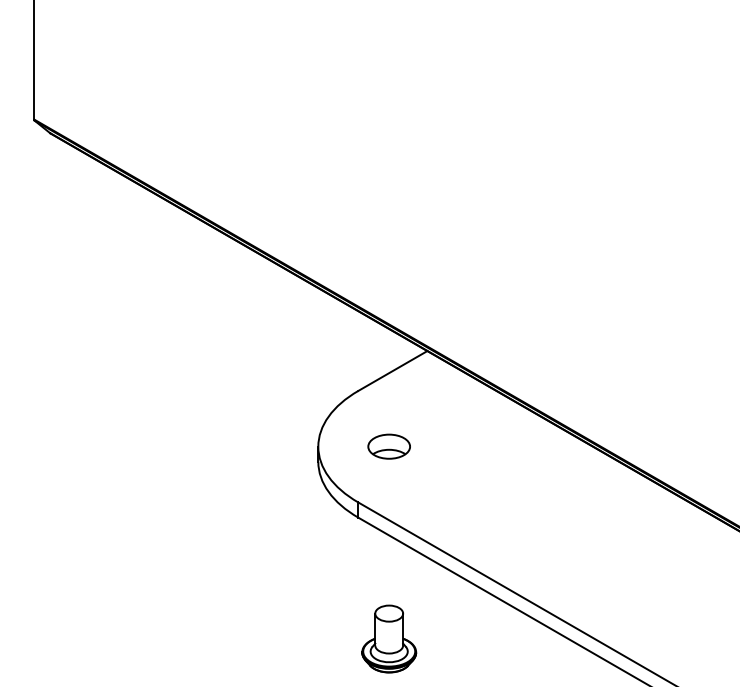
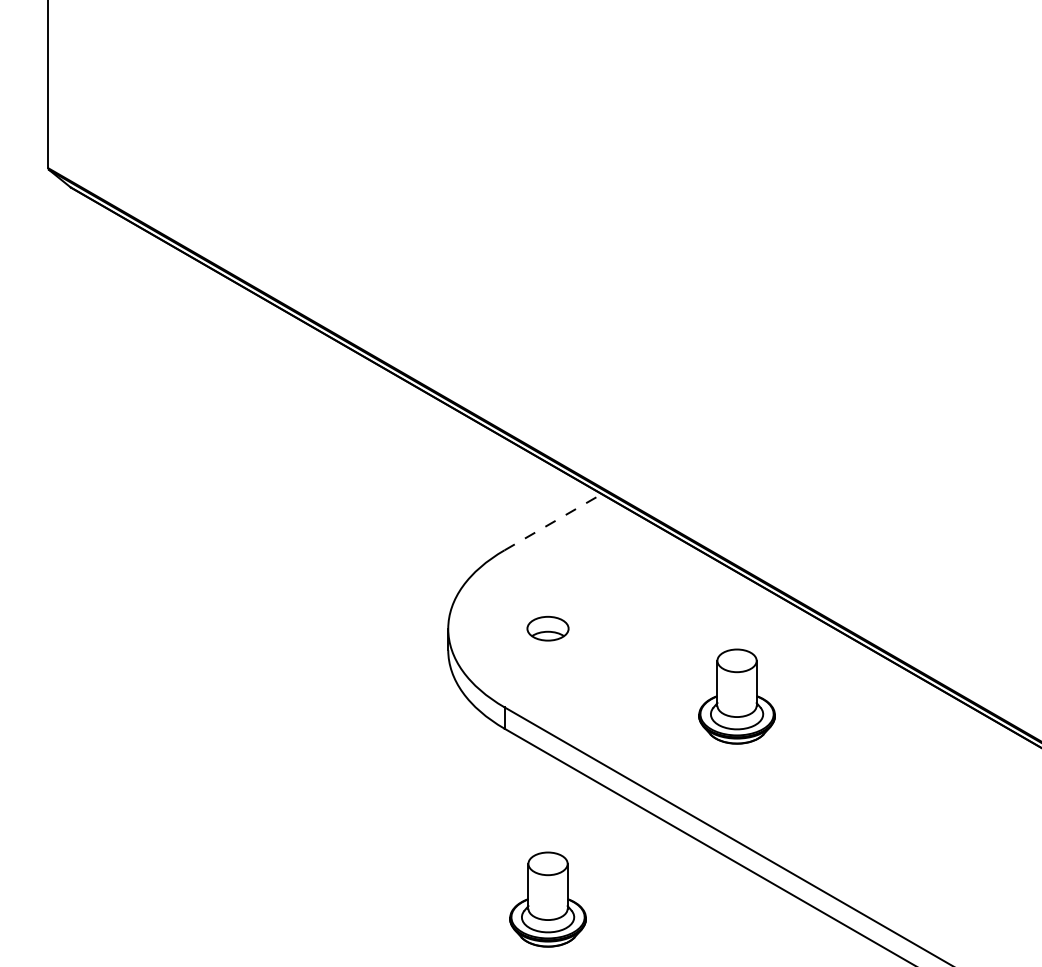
line: (393, 370) -> (553, 521), solid -> dashed
part: (388, 446) -> (547, 628), size x0.7
part: (523, 494) -> (736, 696), added

